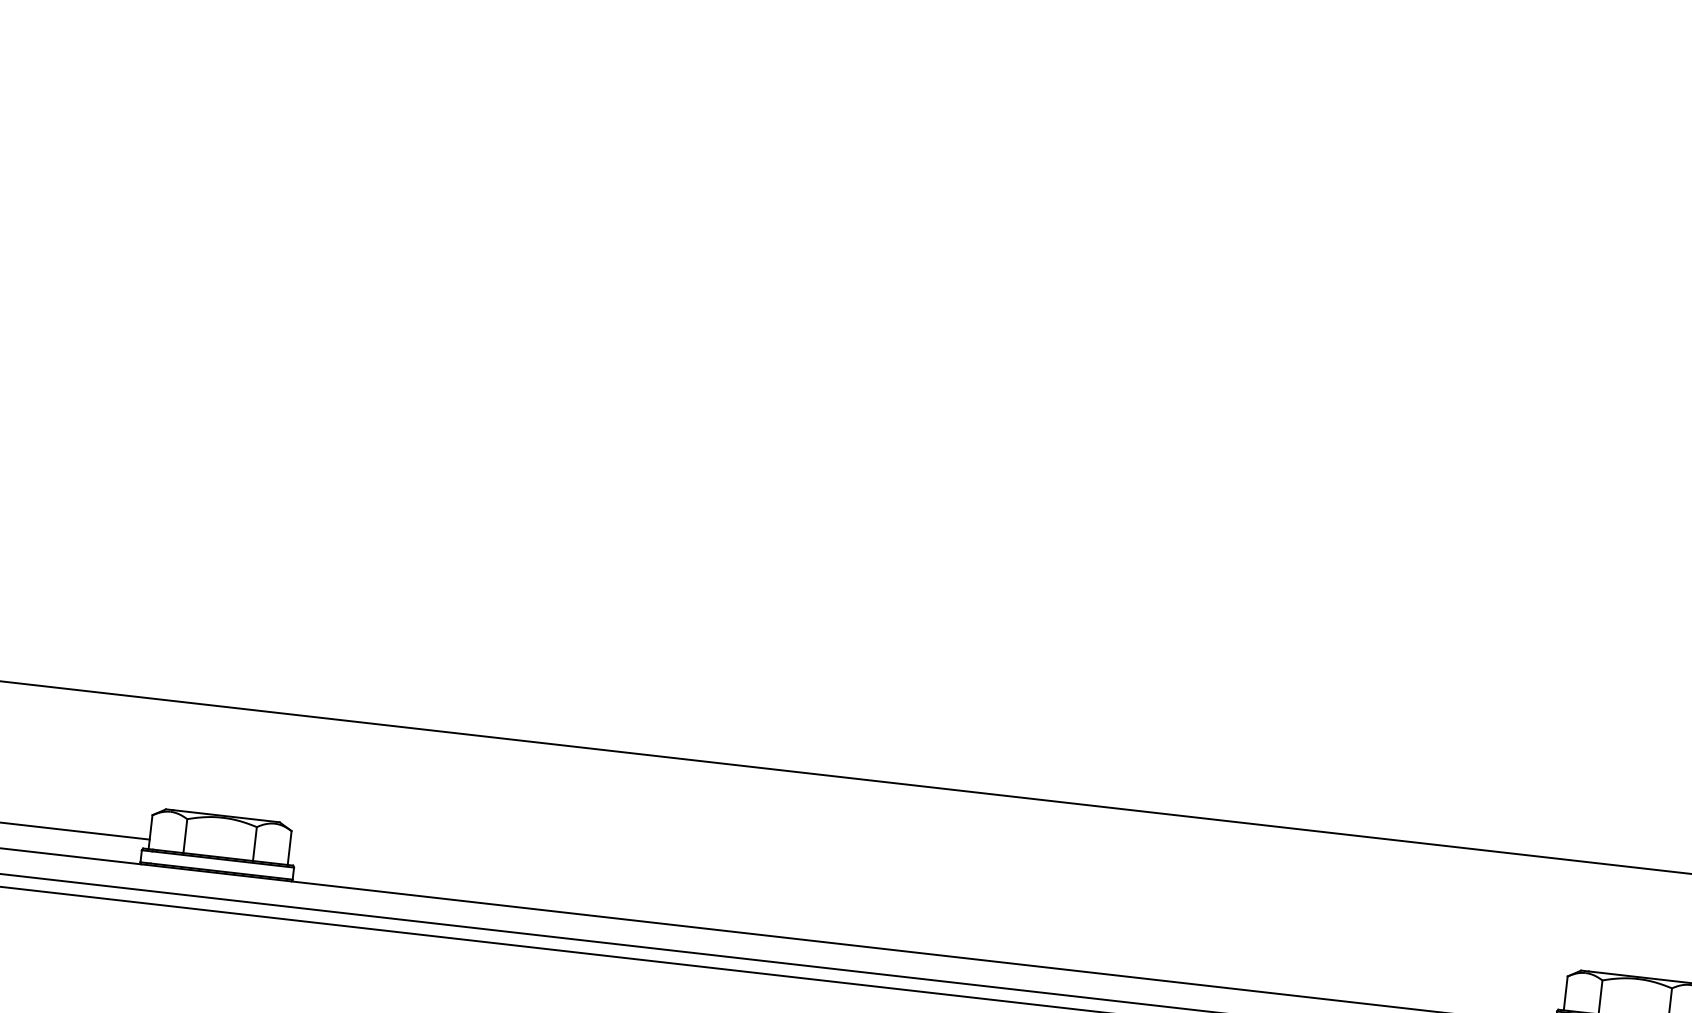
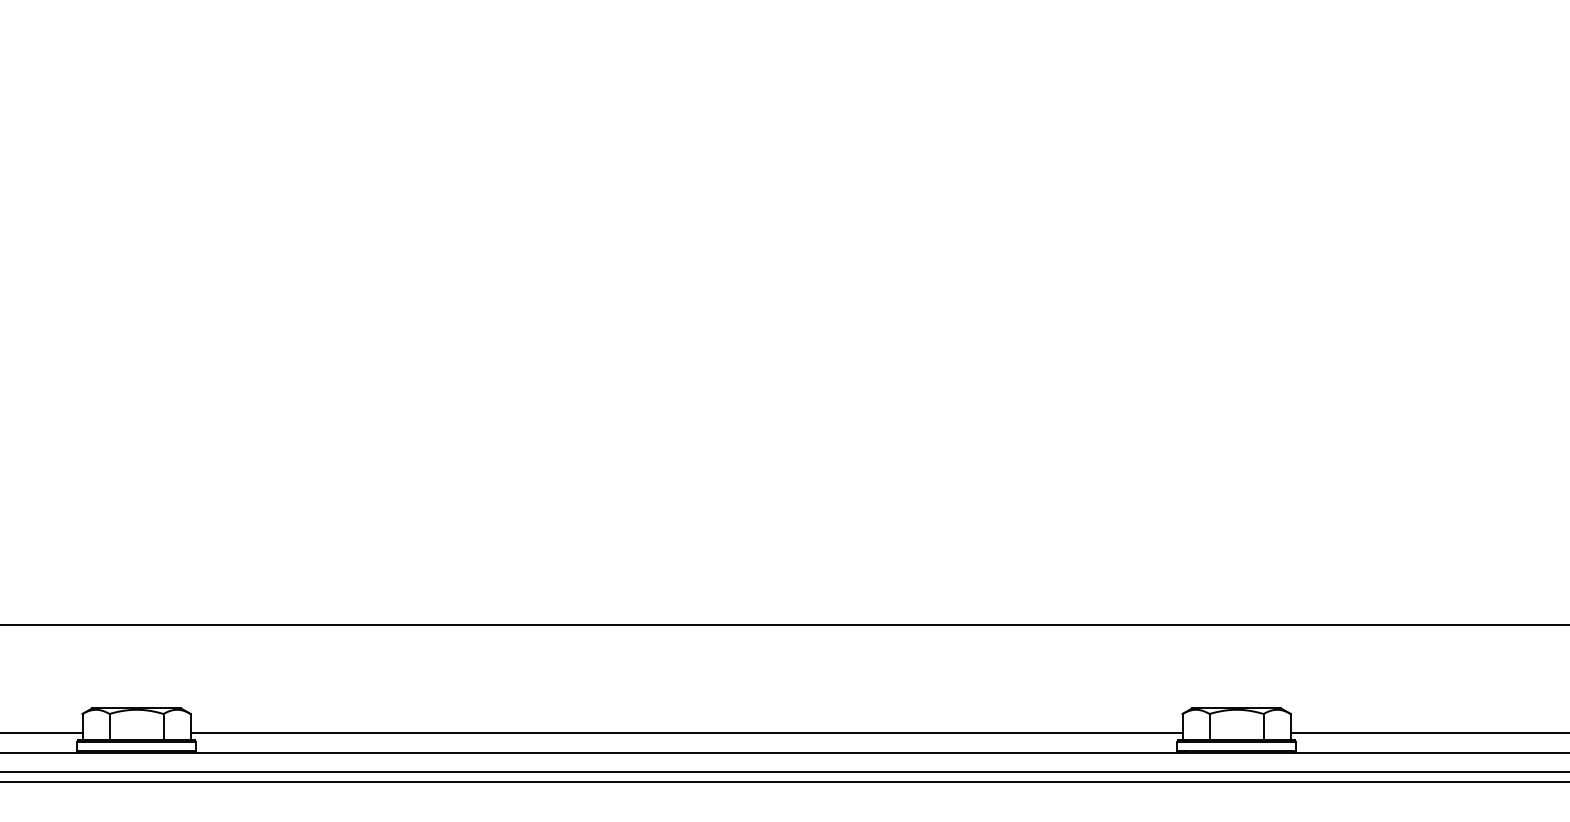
line: (926, 927) -> (686, 732), added

